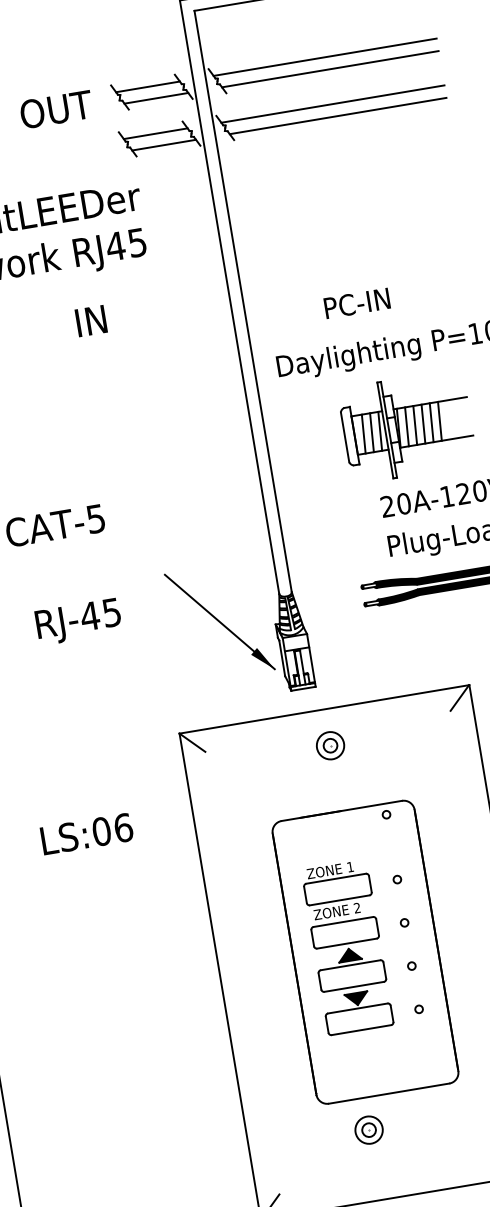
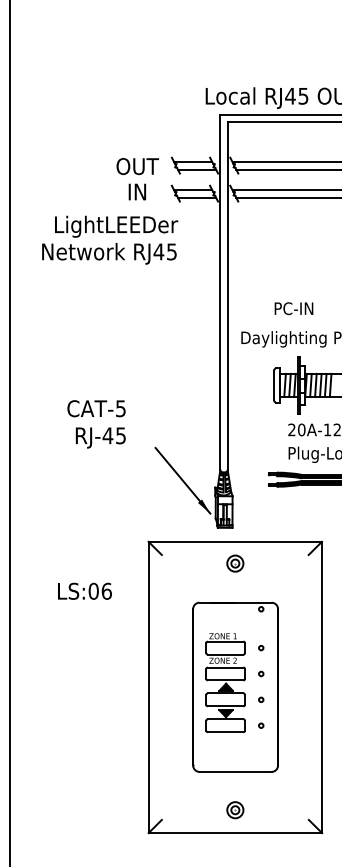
text: (89, 320) -> (136, 191), moved
text: (78, 621) -> (100, 437), moved
part: (369, 1130) -> (235, 810), moved

